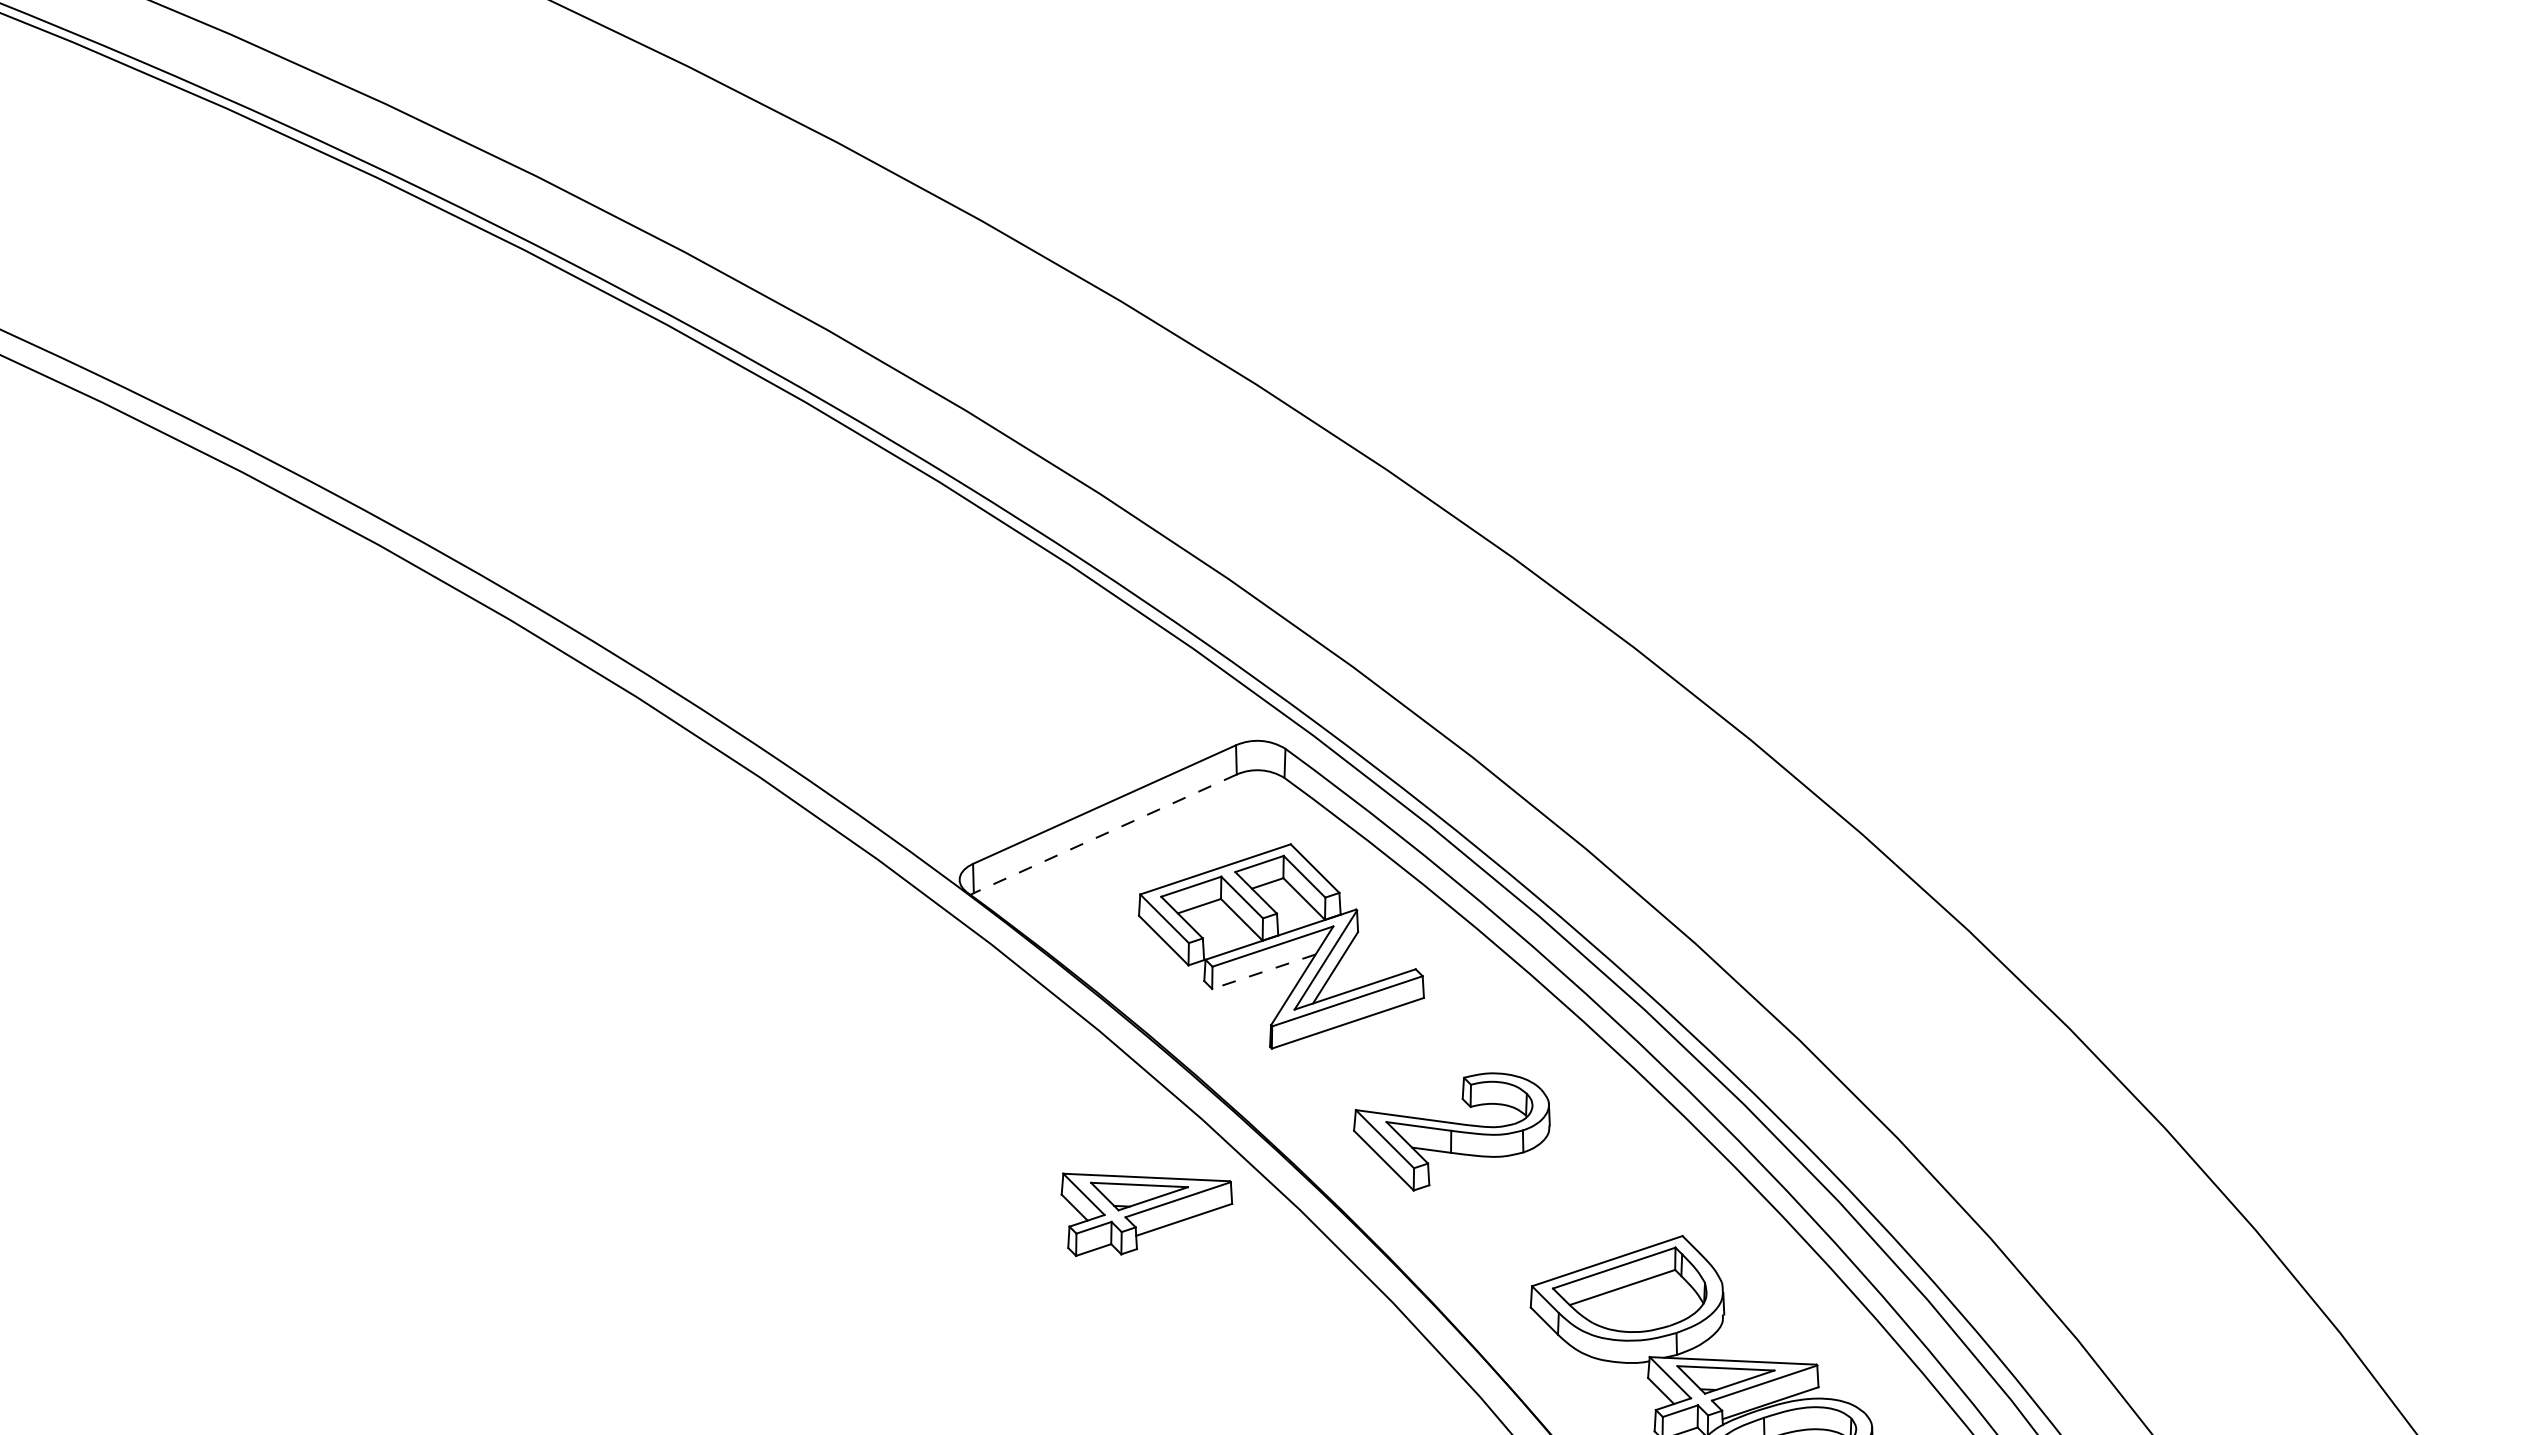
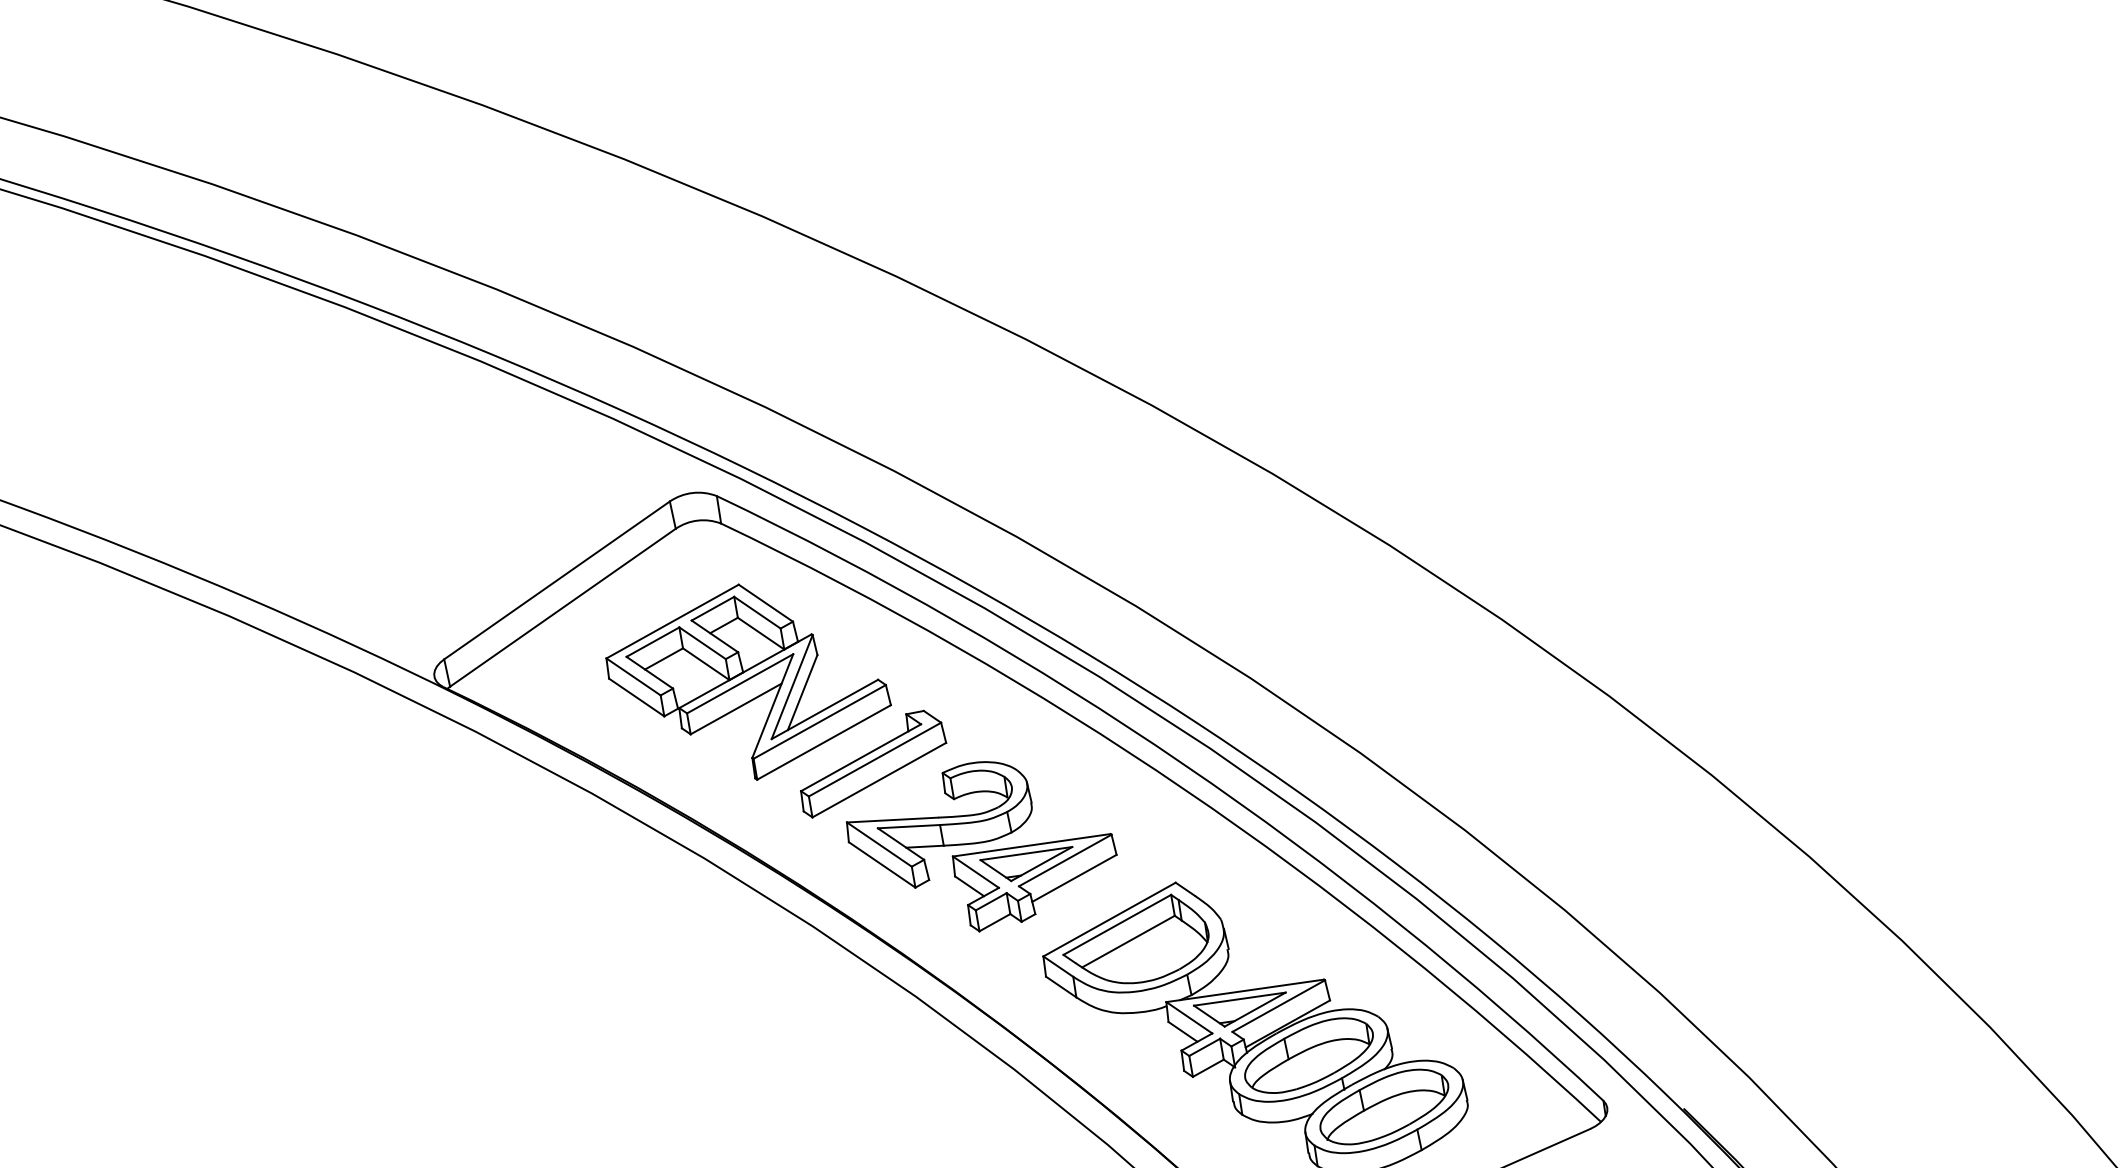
line: (1104, 834) -> (562, 608), dashed -> solid
line: (1263, 971) -> (735, 708), dashed -> solid
part: (1393, 1054) -> (872, 763), added
part: (1146, 1214) -> (1038, 880), moved

